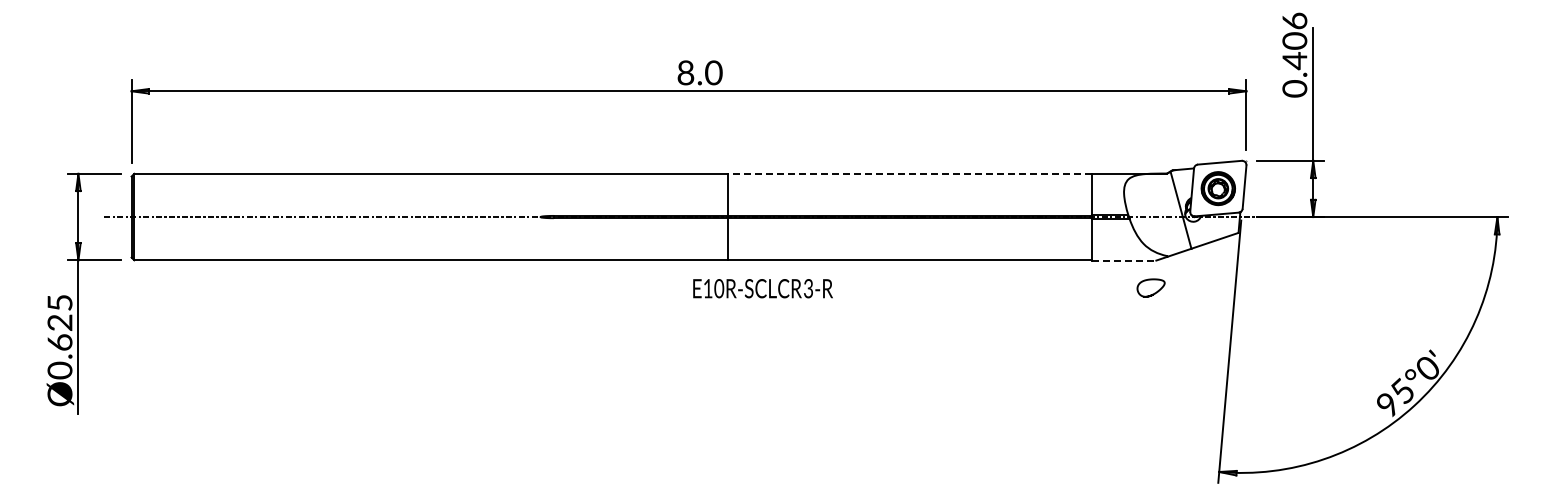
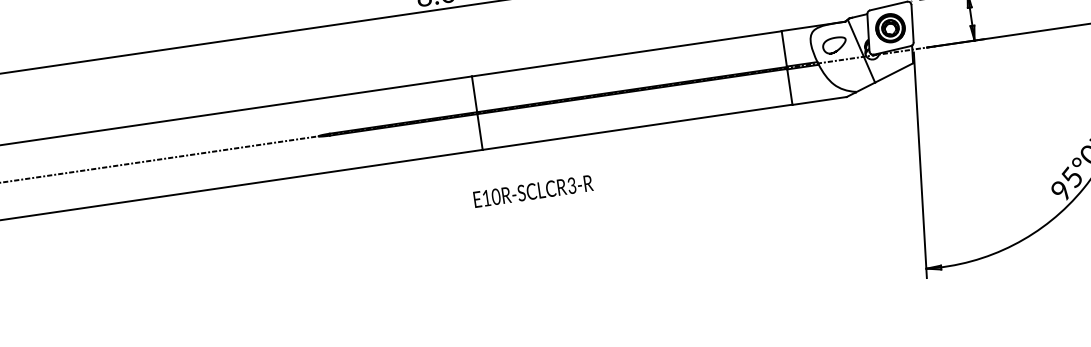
line: (909, 173) -> (626, 53), dashed -> solid
line: (1124, 260) -> (819, 100), dashed -> solid
text: (762, 288) -> (532, 191), moved
curve: (1152, 293) -> (836, 49), moved

